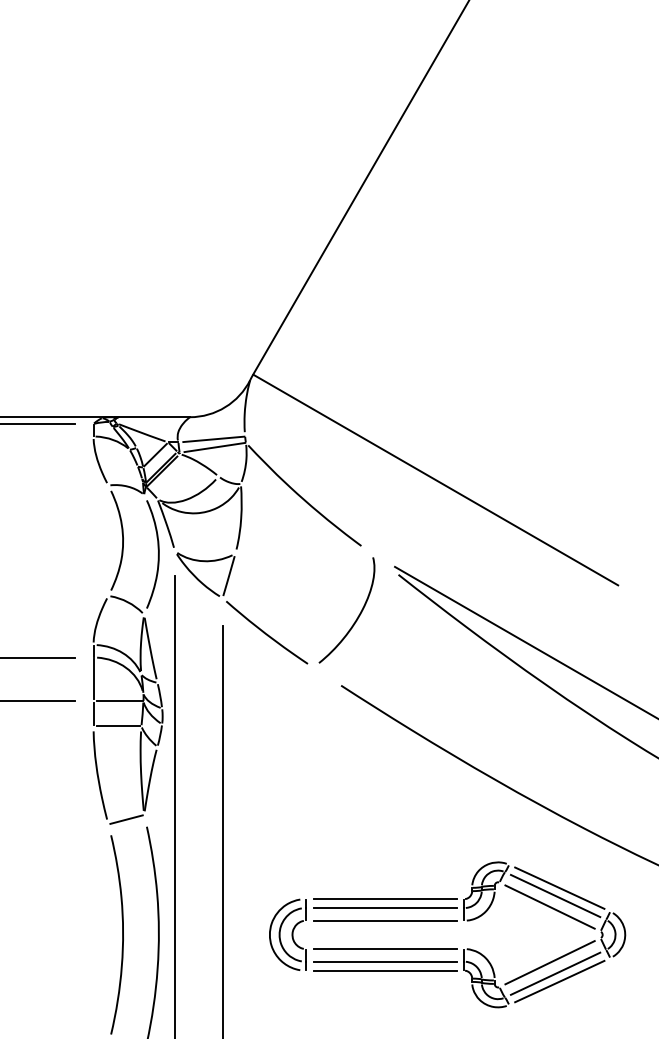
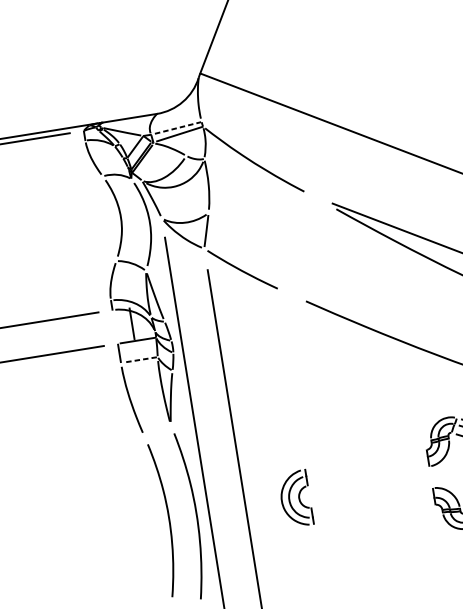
line: (213, 439) -> (177, 128), solid -> dashed
curve: (357, 616) -> (310, 246), removed
line: (93, 678) -> (131, 323), moved
line: (118, 726) -> (140, 360), solid -> dashed
line: (126, 819) -> (157, 430), removed
line: (384, 899) -> (365, 460), removed
line: (384, 908) -> (366, 466), removed
line: (384, 920) -> (368, 476), removed
line: (384, 949) -> (371, 498), removed
line: (384, 961) -> (373, 507), removed
line: (384, 970) -> (374, 514), removed

